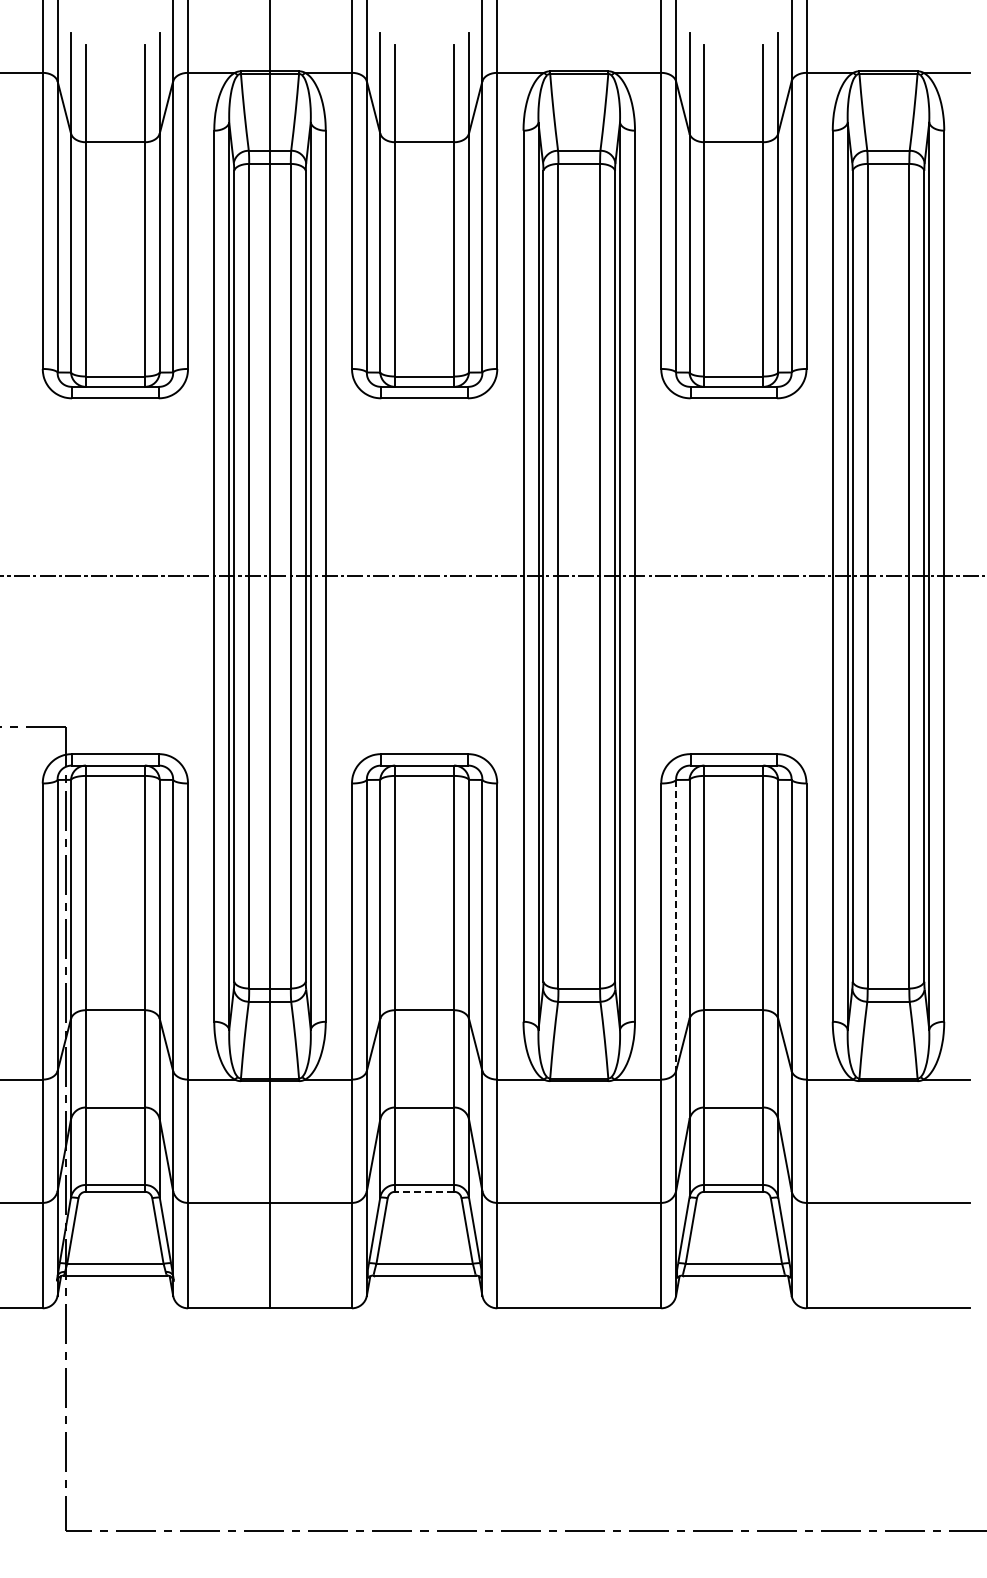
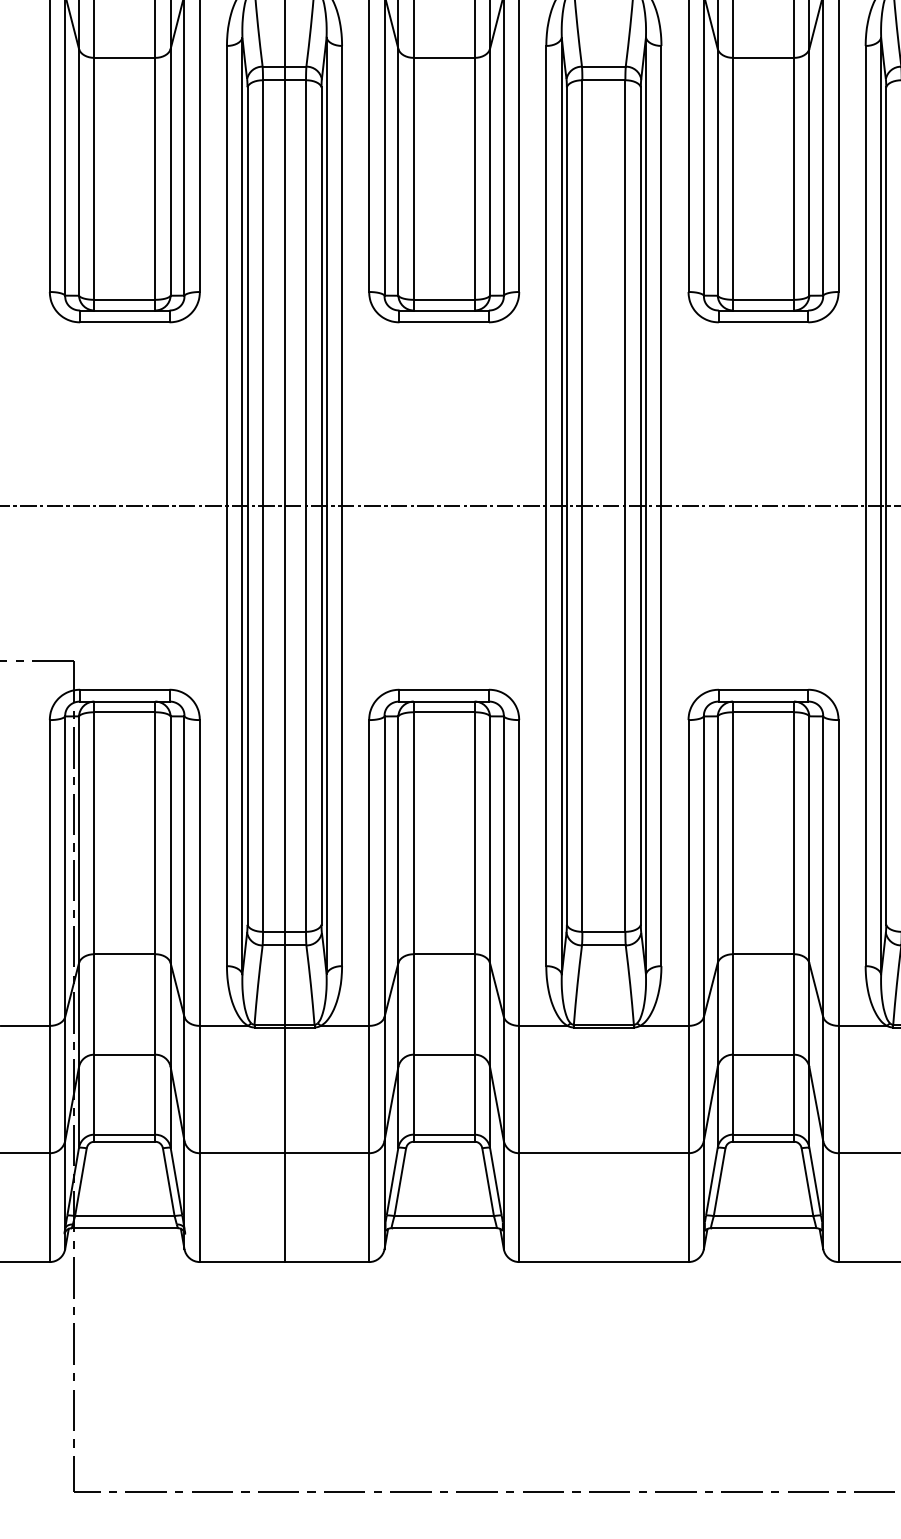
line: (676, 925) -> (704, 866), dashed -> solid
line: (424, 1191) -> (444, 1141), dashed -> solid

